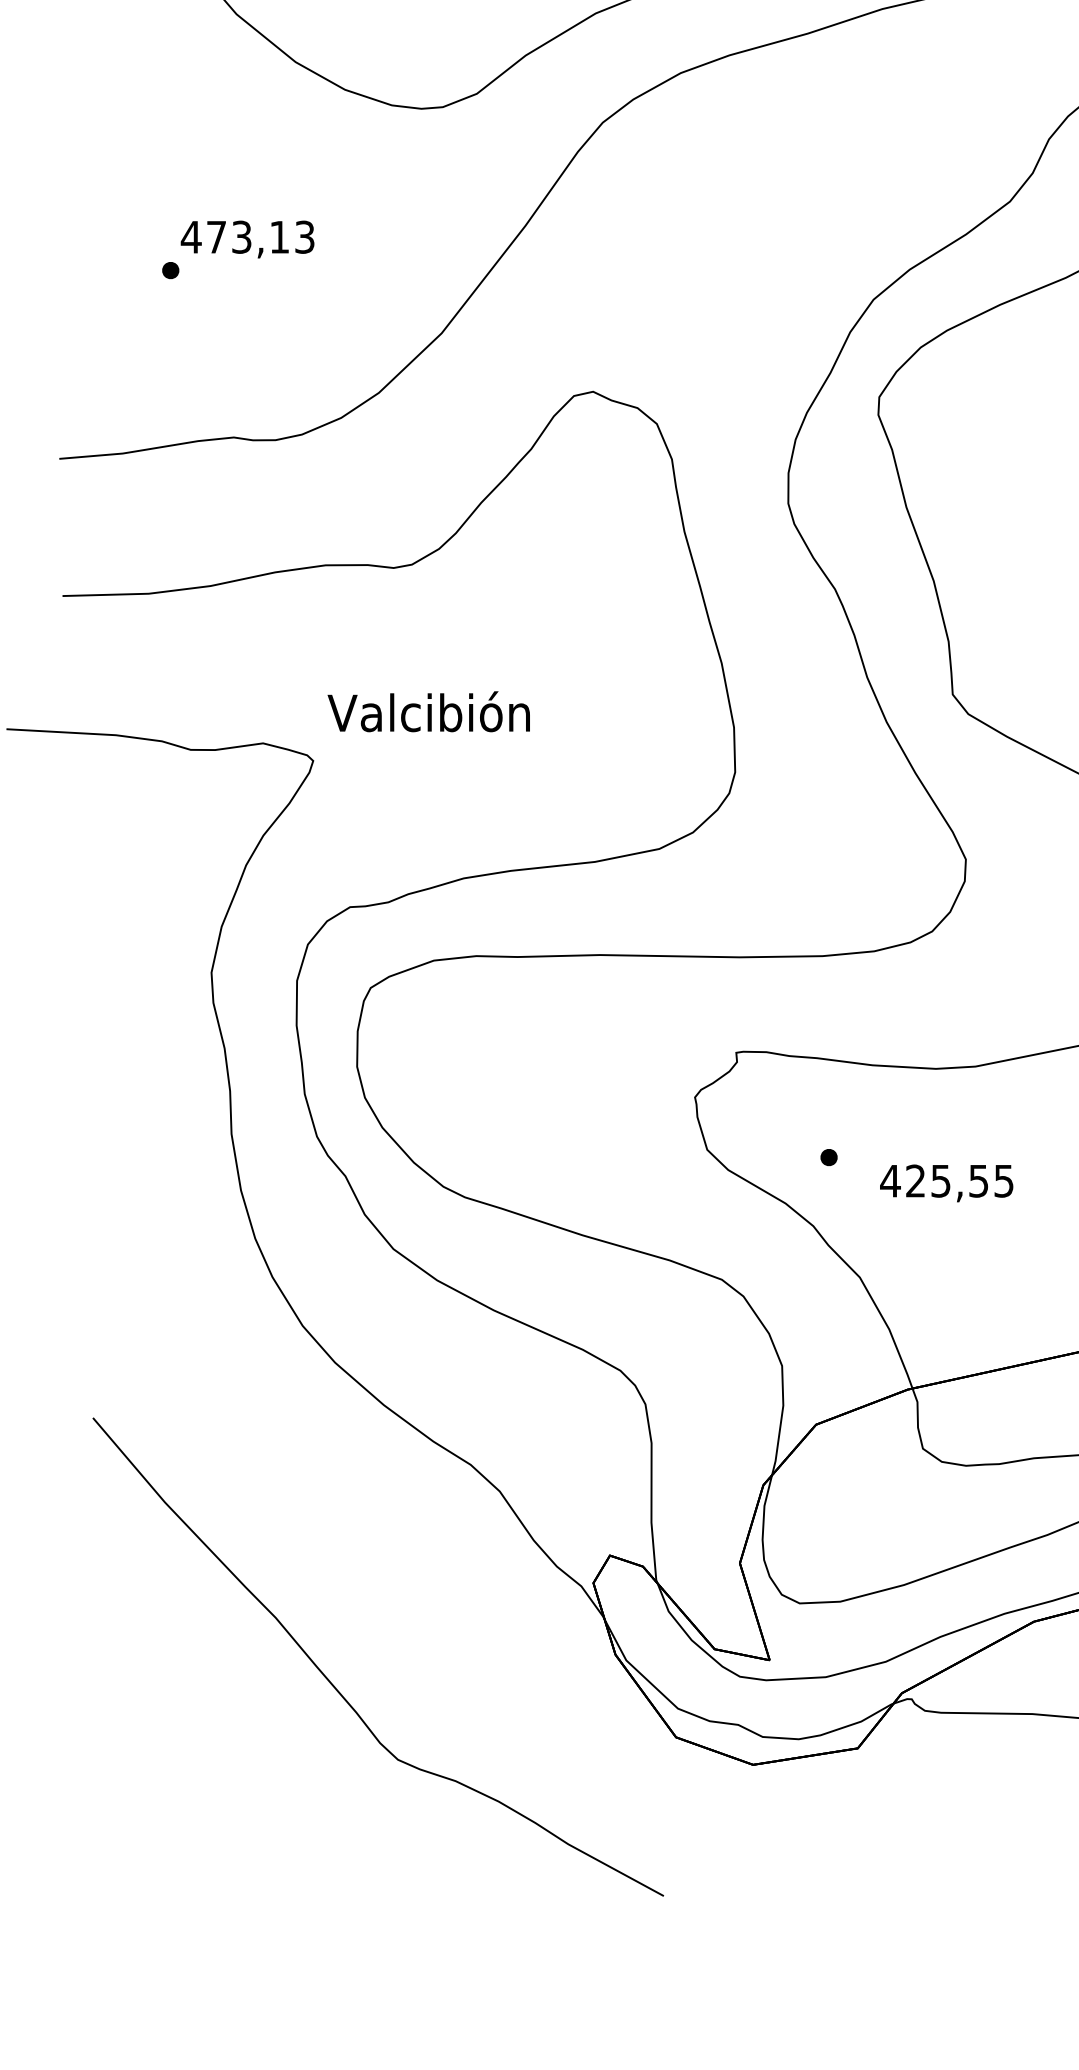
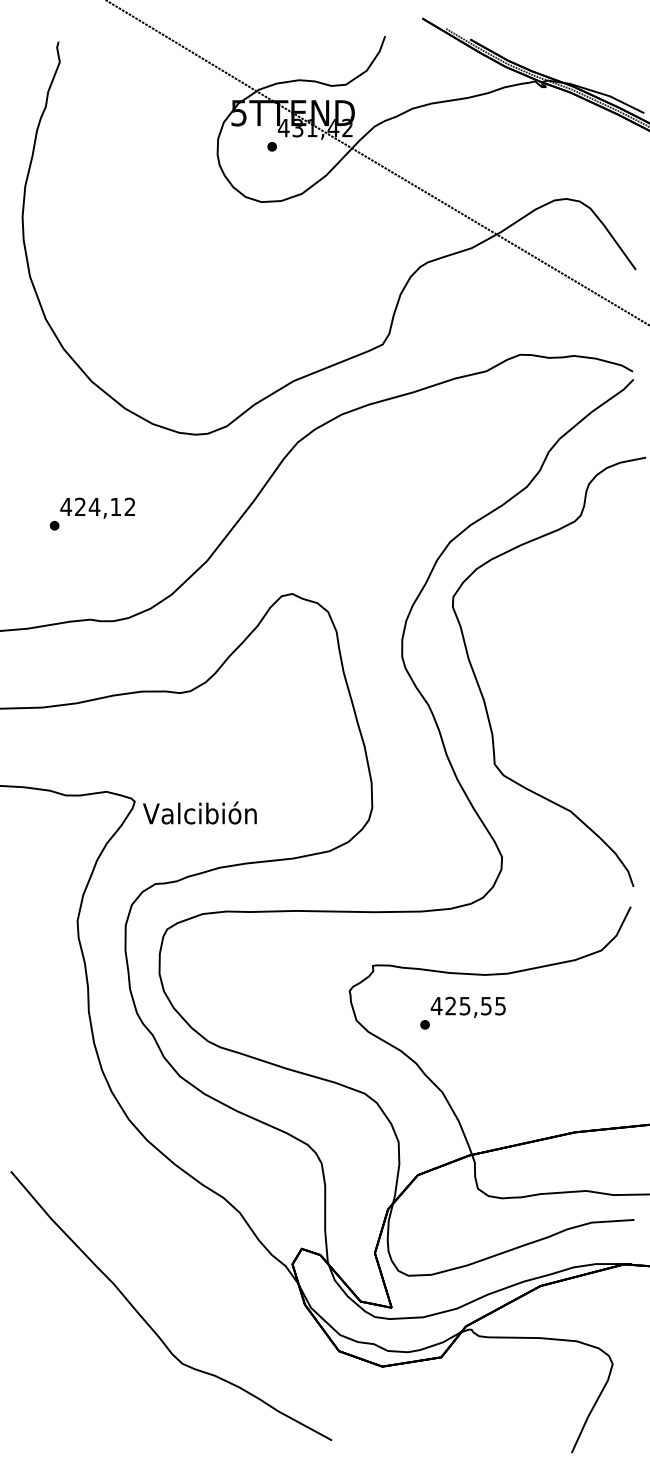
text: (261, 236) -> (105, 506), 473,13 -> 424,12
text: (428, 710) -> (199, 812), moved
text: (945, 1181) -> (467, 1006), moved

